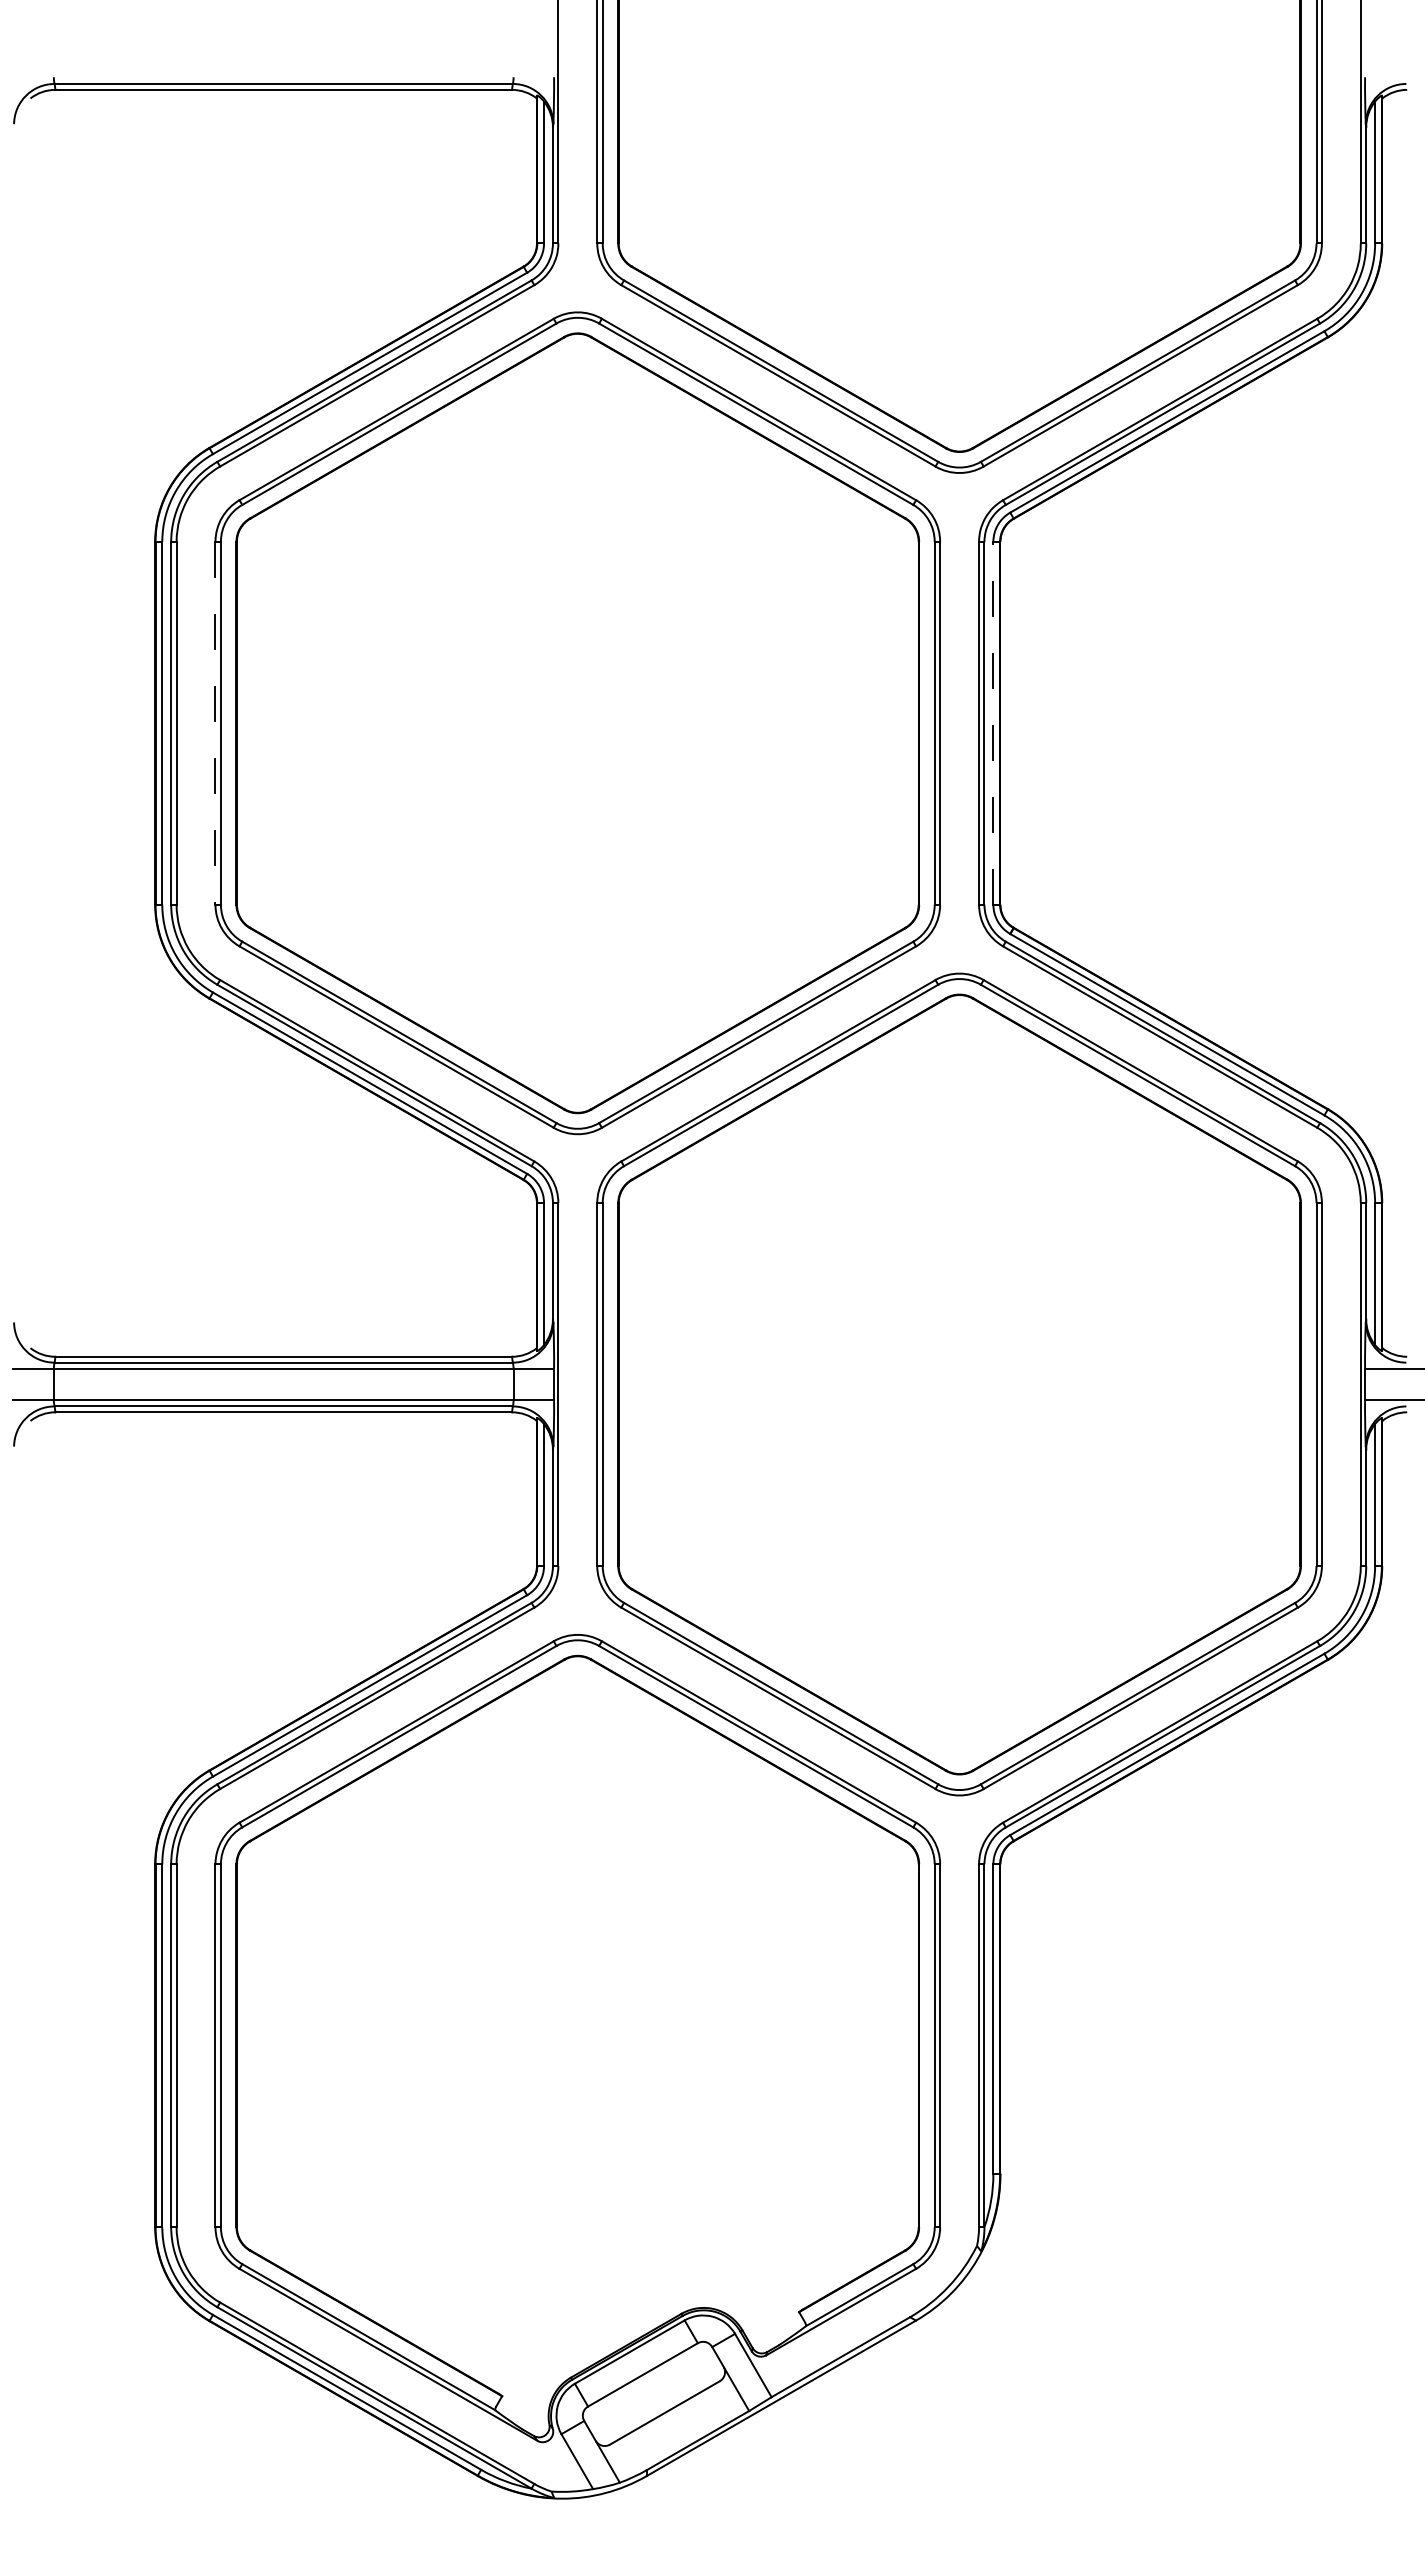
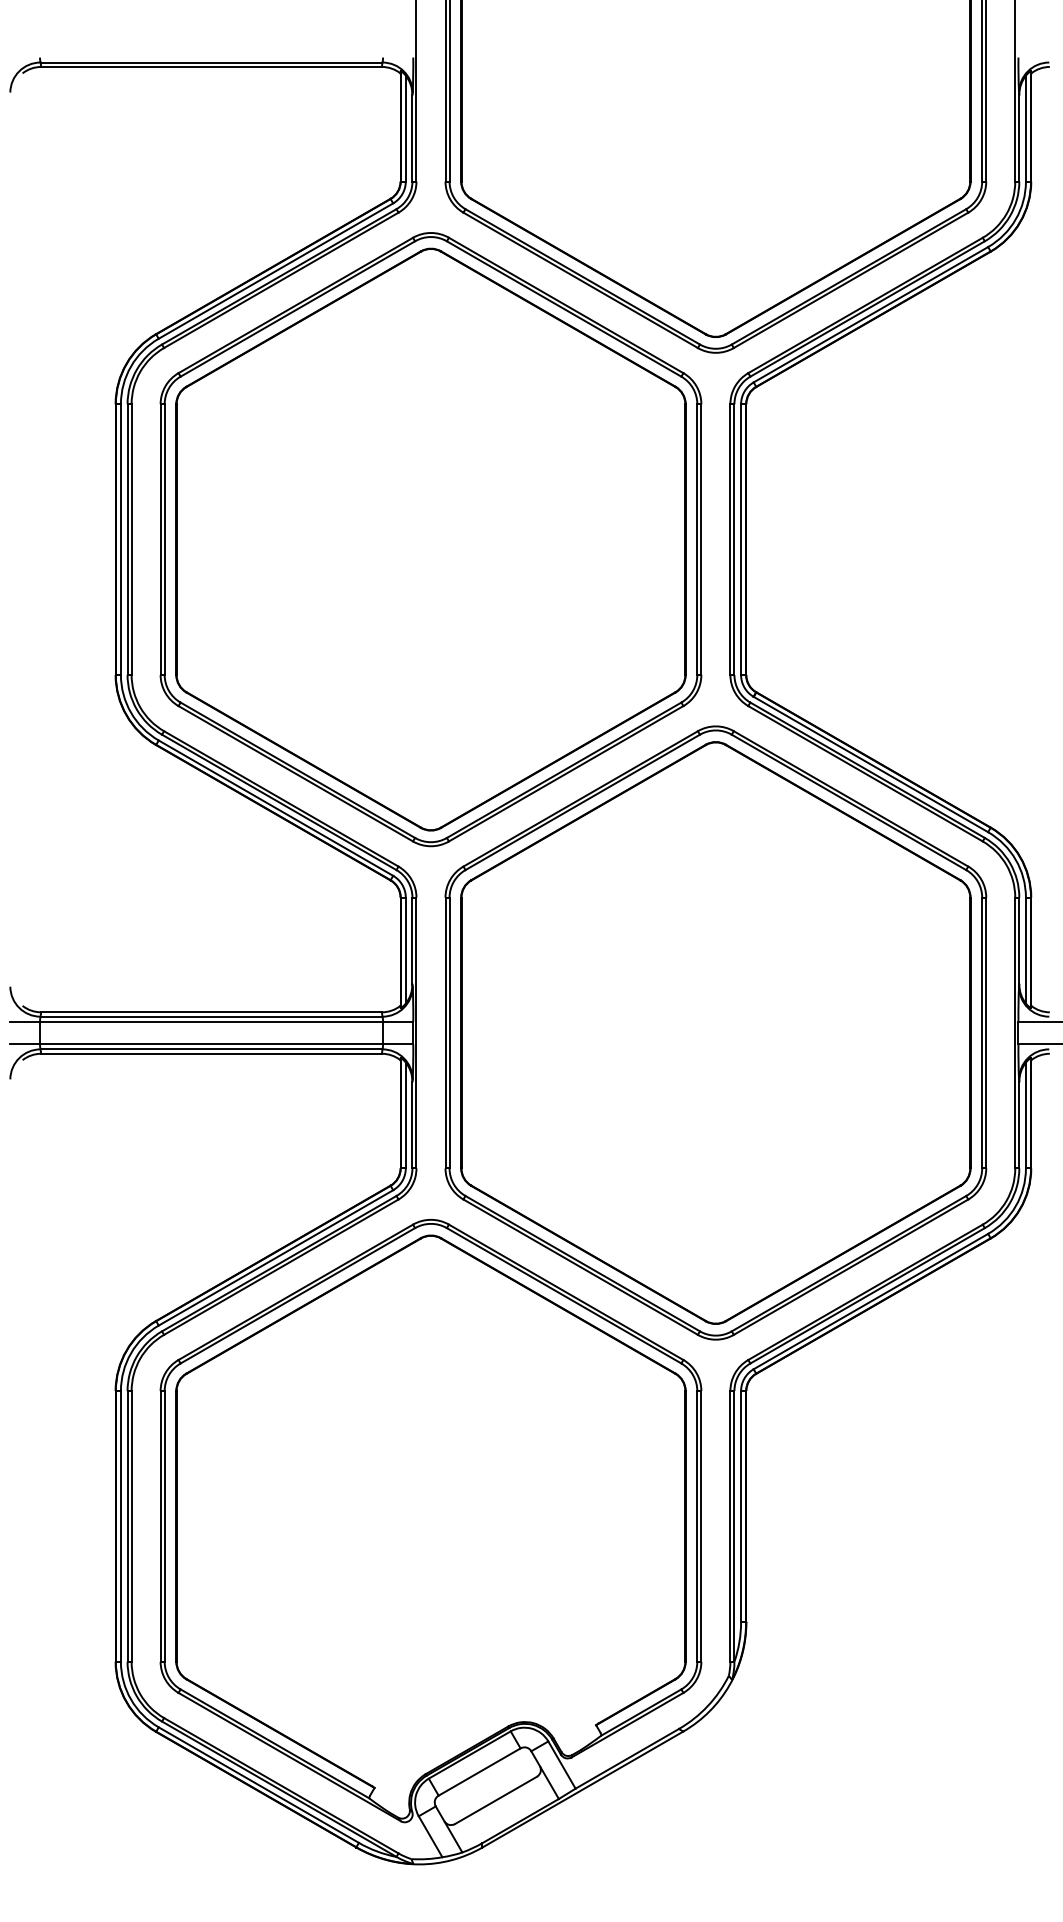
line: (993, 722) -> (741, 539), dashed -> solid
line: (215, 723) -> (160, 539), dashed -> solid

